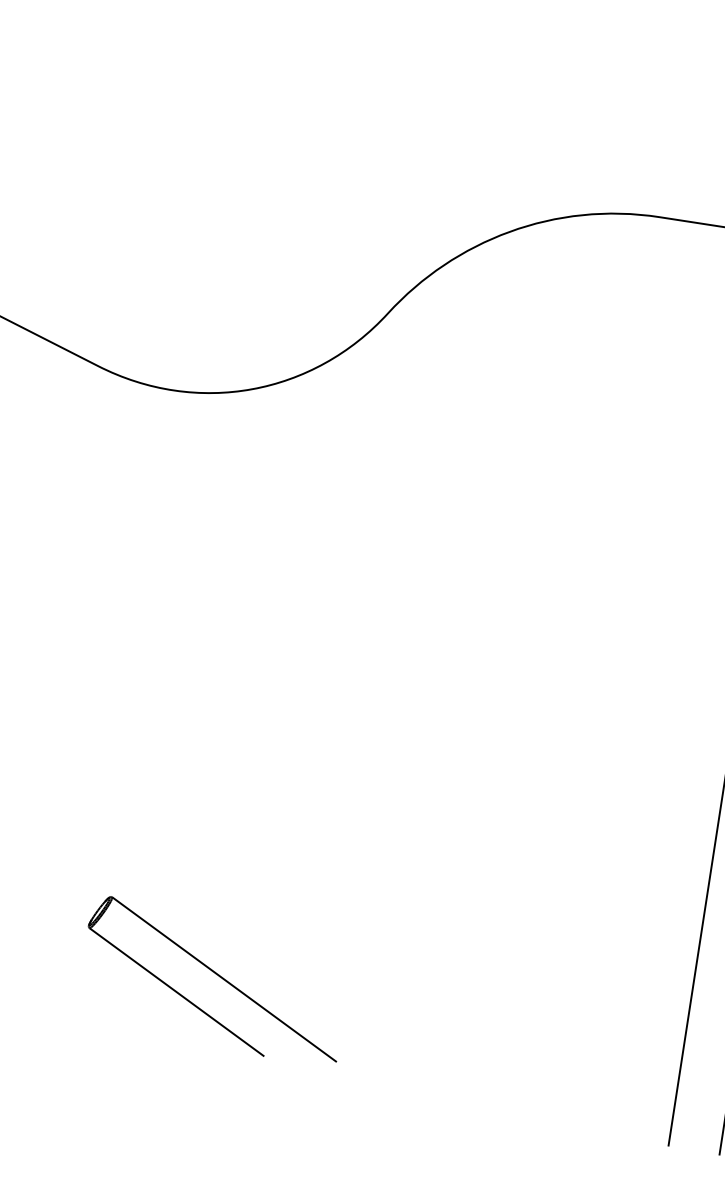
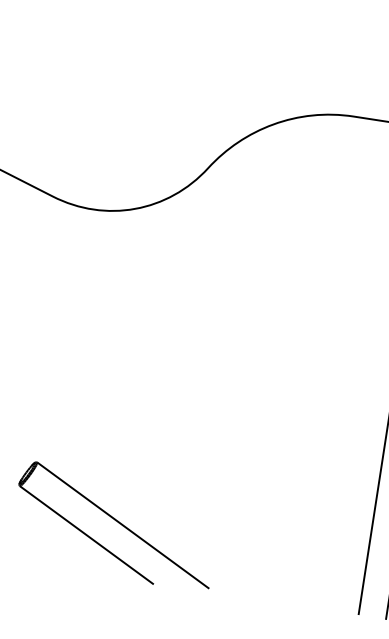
part: (211, 979) -> (113, 525), size x1.43

